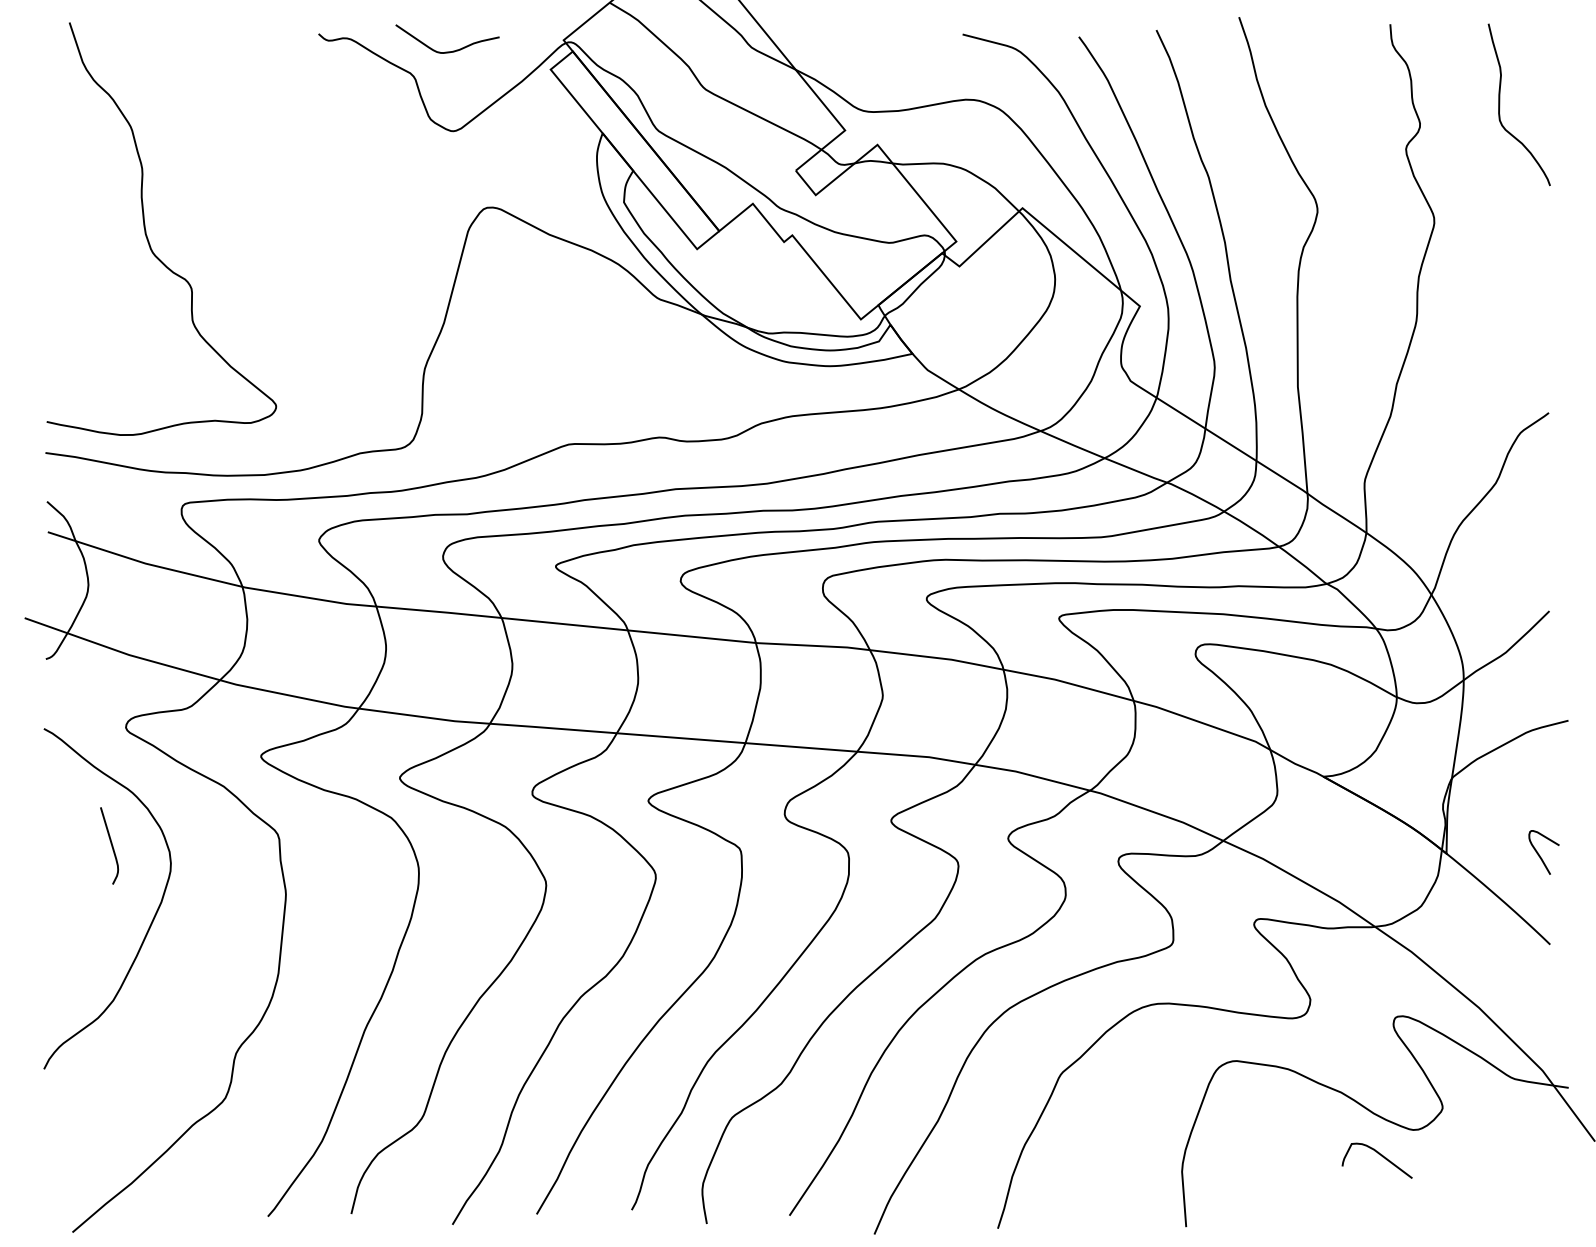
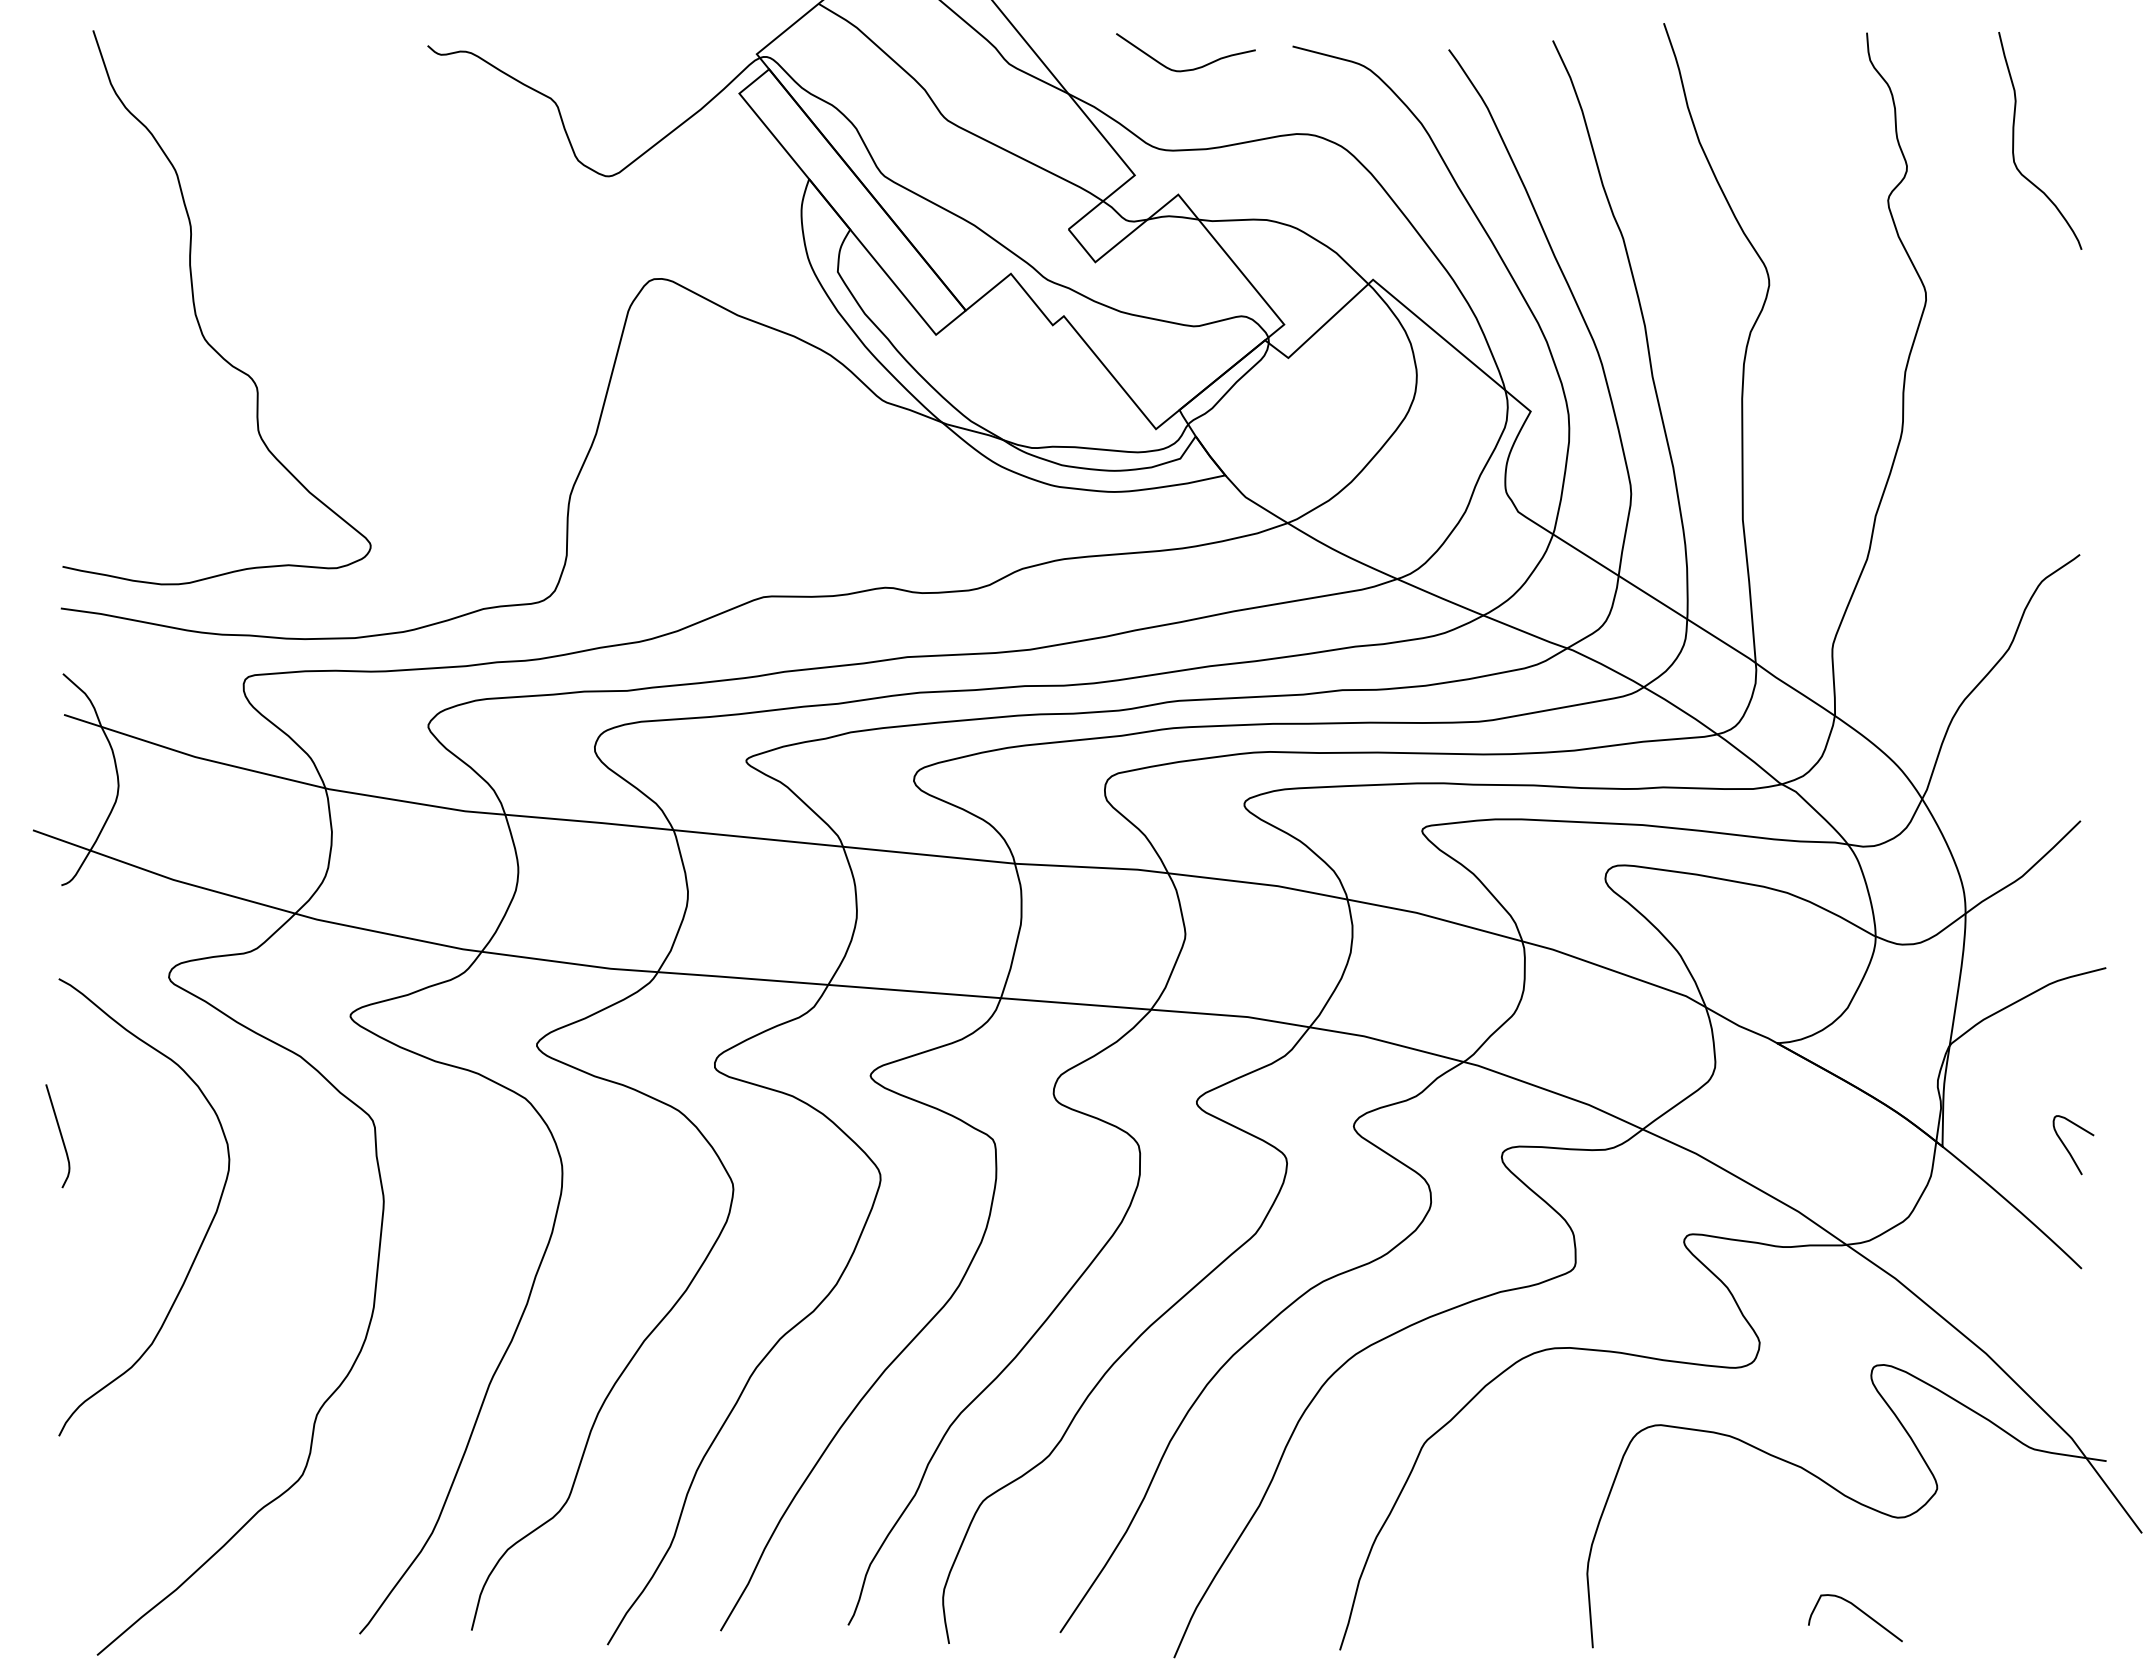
curve: (447, 51) -> (1185, 69), moved
curve: (111, 846) -> (60, 1136), moved
curve: (1381, 1156) -> (1861, 1612), moved

